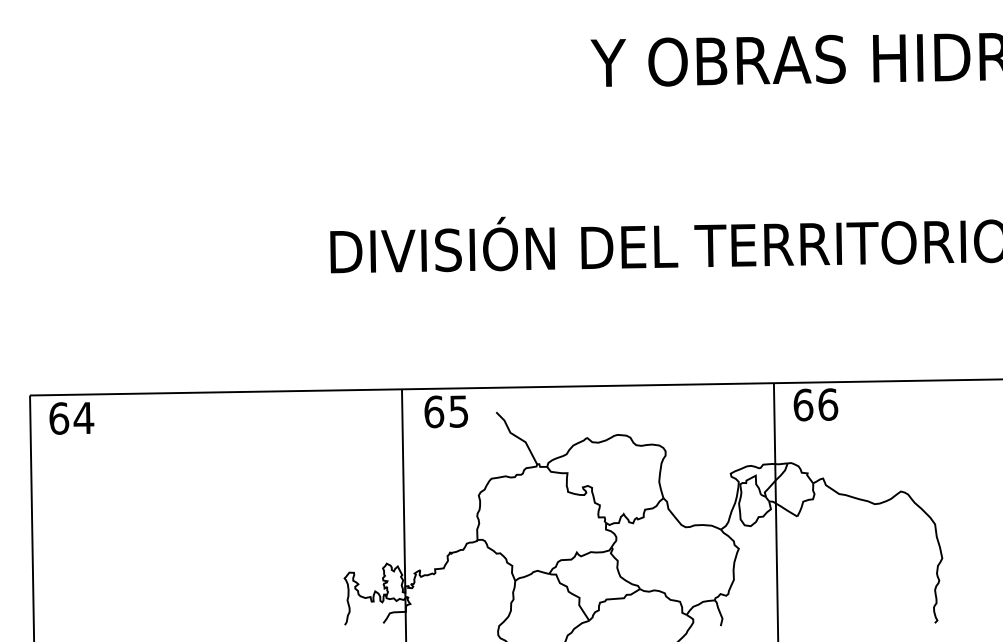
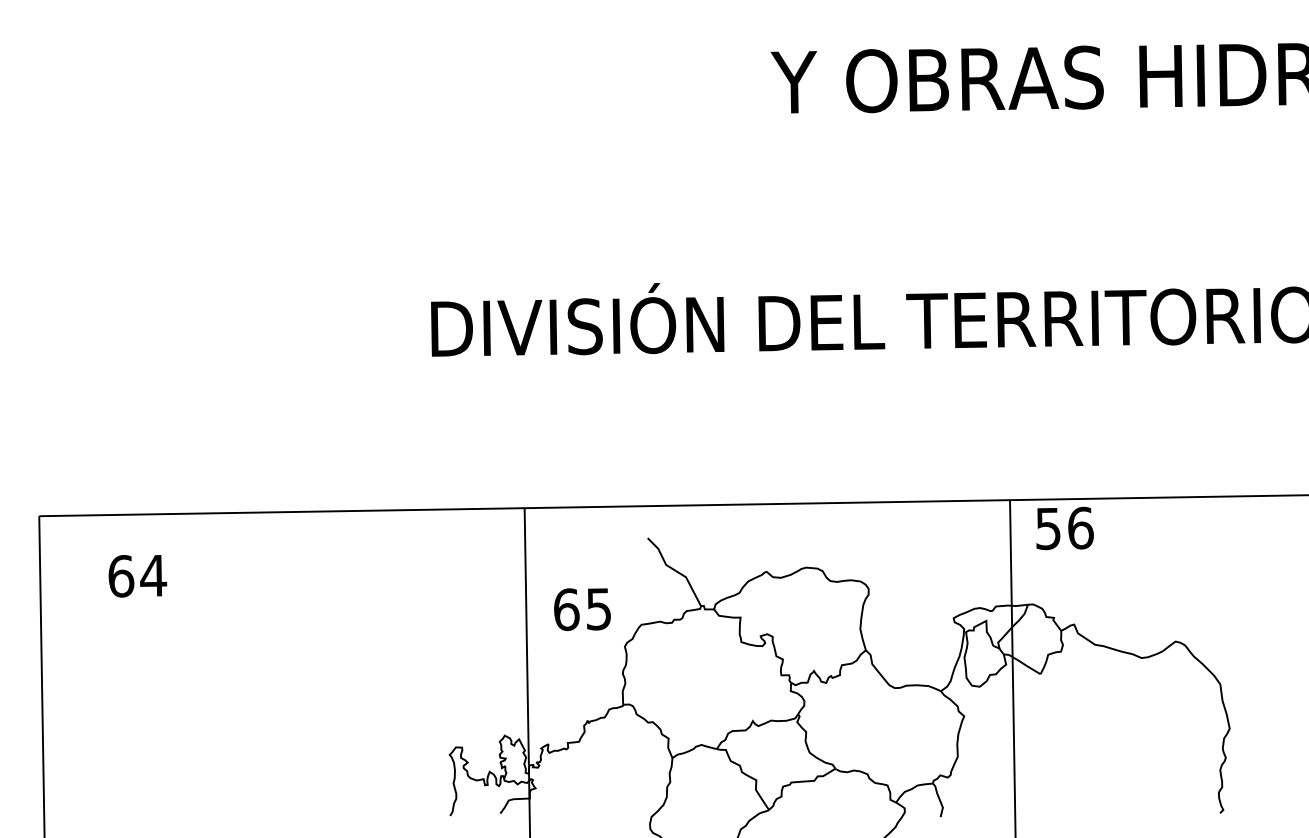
text: (803, 404) -> (1048, 528), 66 -> 56
text: (446, 411) -> (582, 609), moved
text: (71, 418) -> (137, 576), moved

